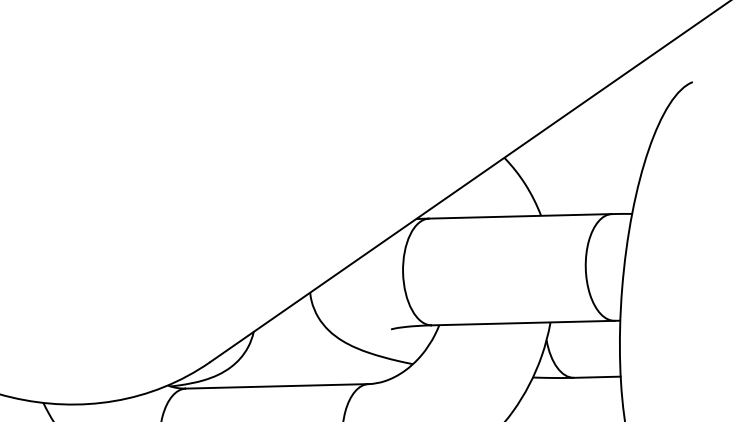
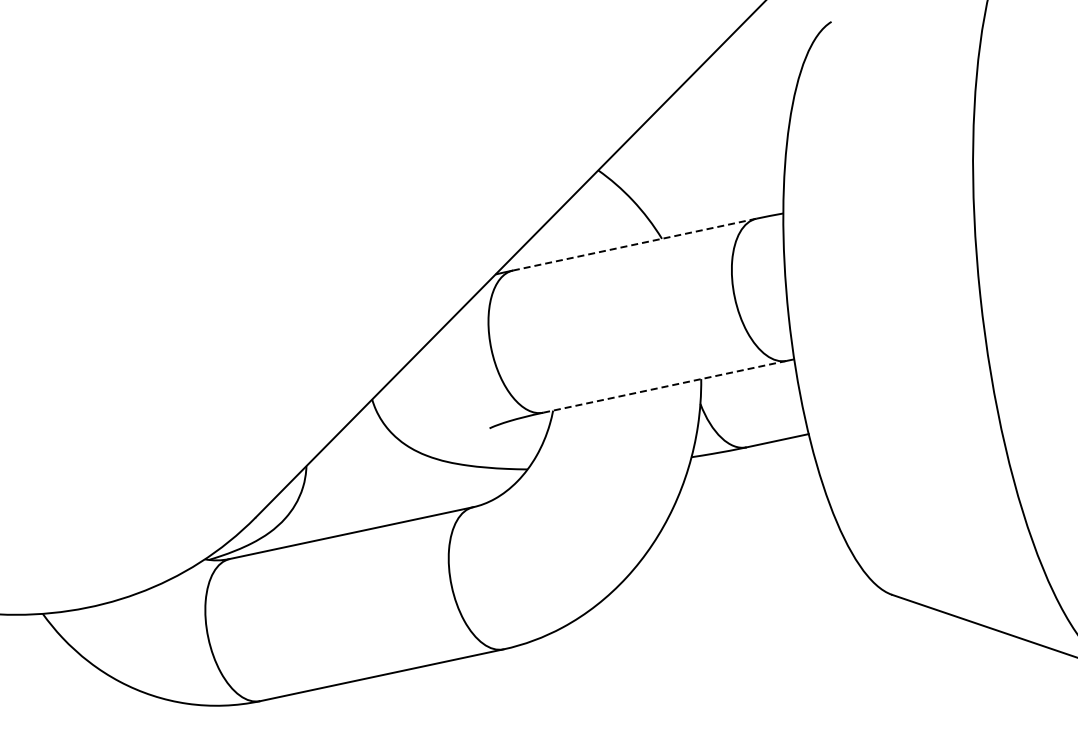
line: (520, 216) -> (634, 244), solid -> dashed
line: (522, 322) -> (664, 386), solid -> dashed

